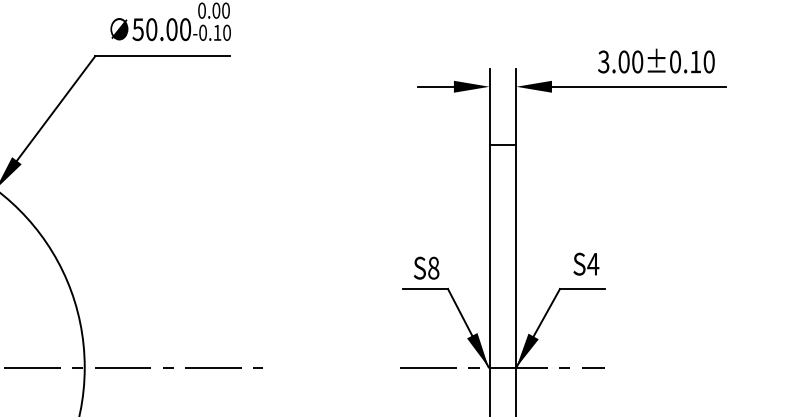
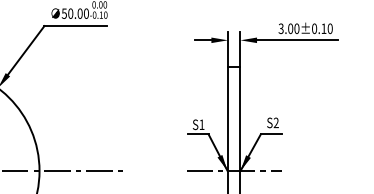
text: (593, 263) -> (276, 122), S4 -> S2
text: (432, 267) -> (201, 124), S8 -> S1

